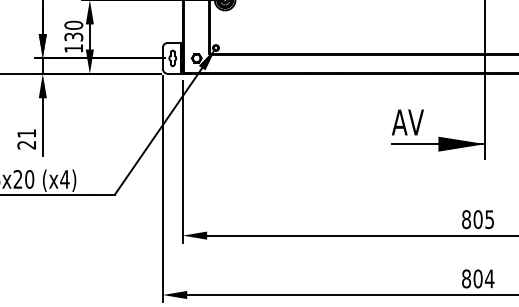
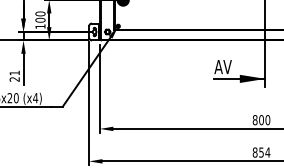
text: (73, 35) -> (40, 19), 130 -> 100
text: (489, 220) -> (267, 120), 805 -> 800
text: (478, 278) -> (261, 152), 804 -> 854

